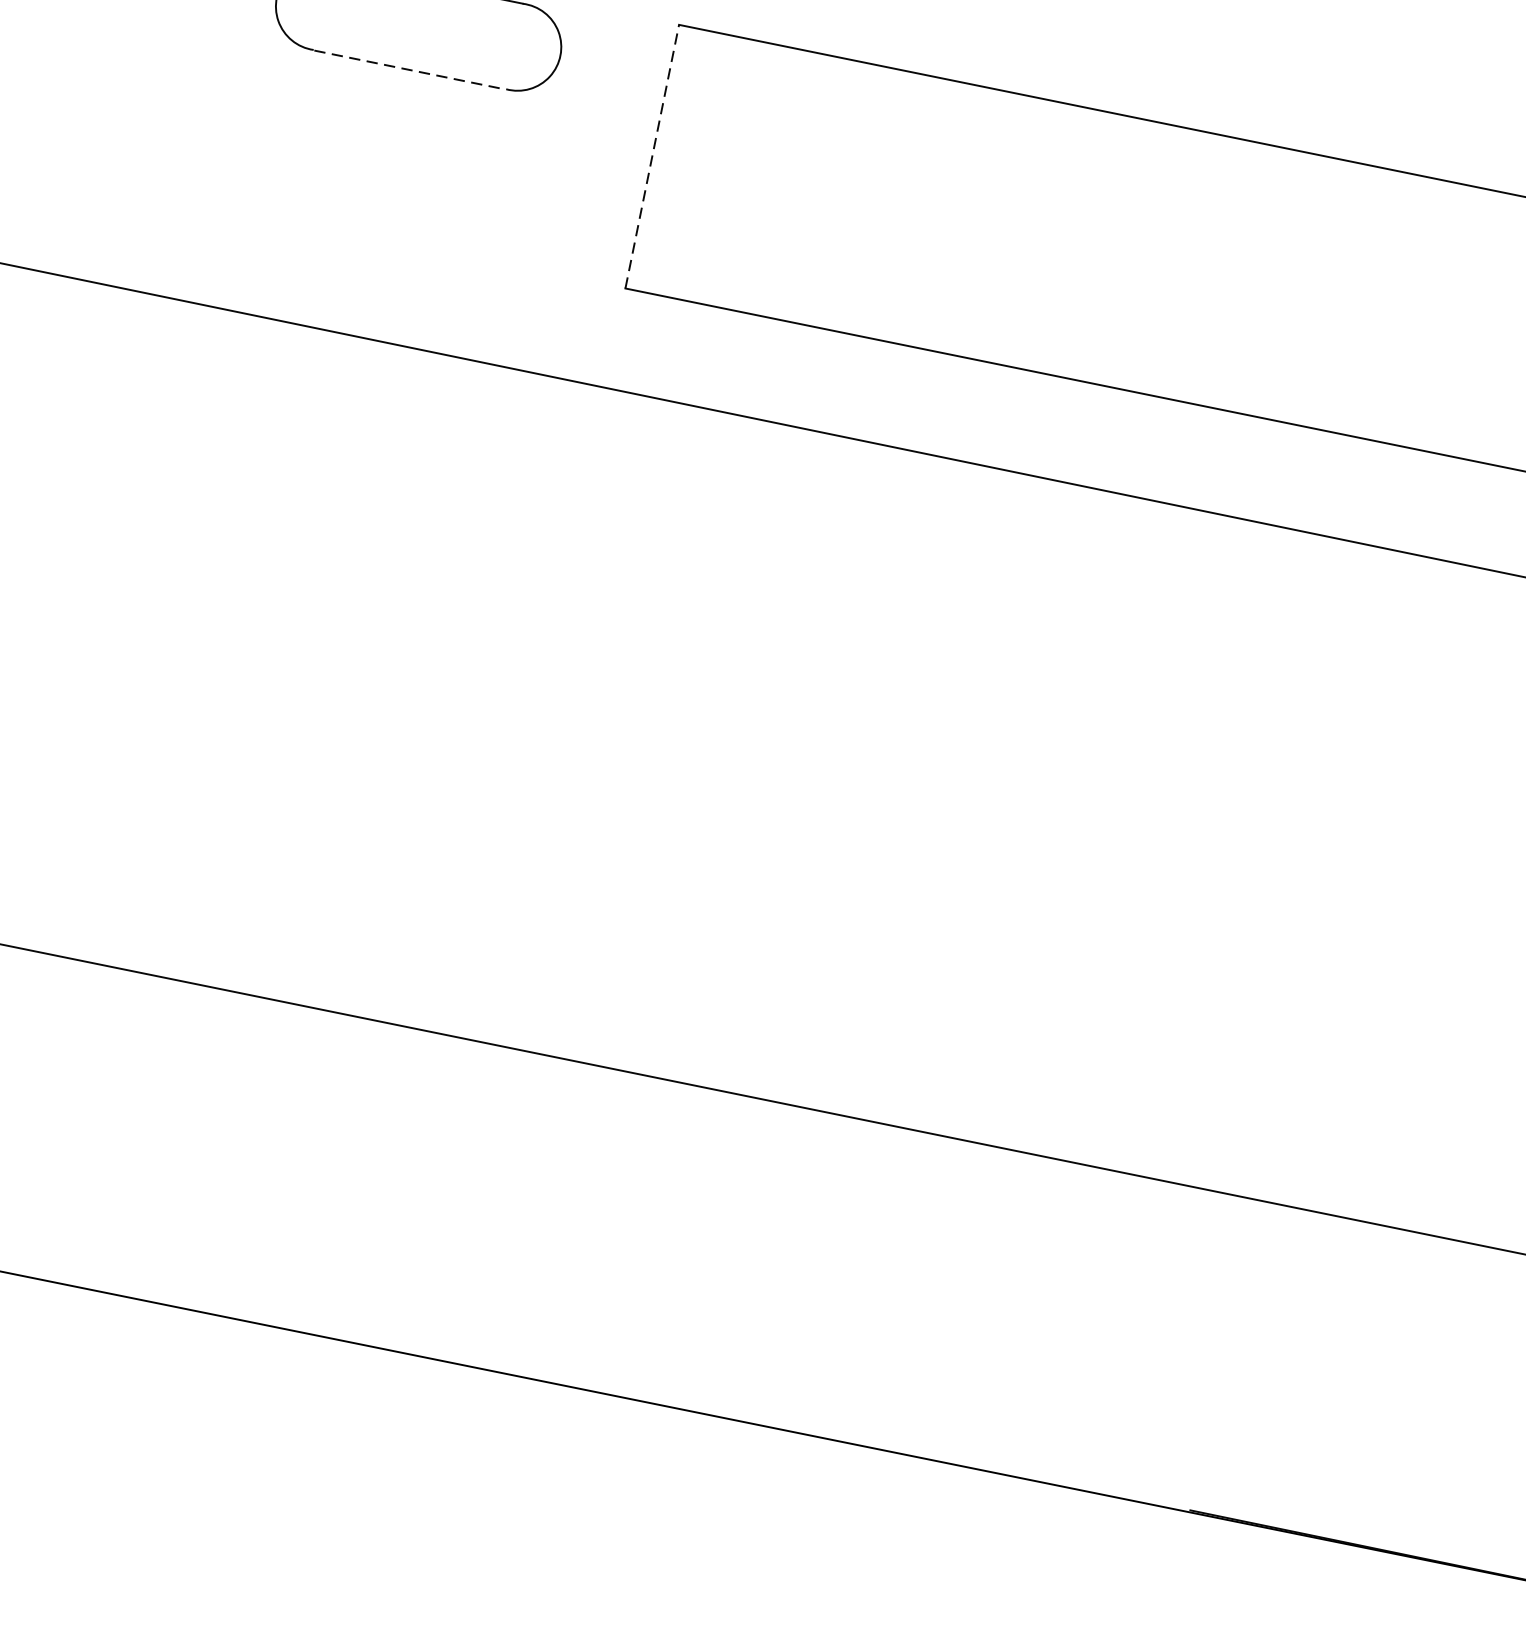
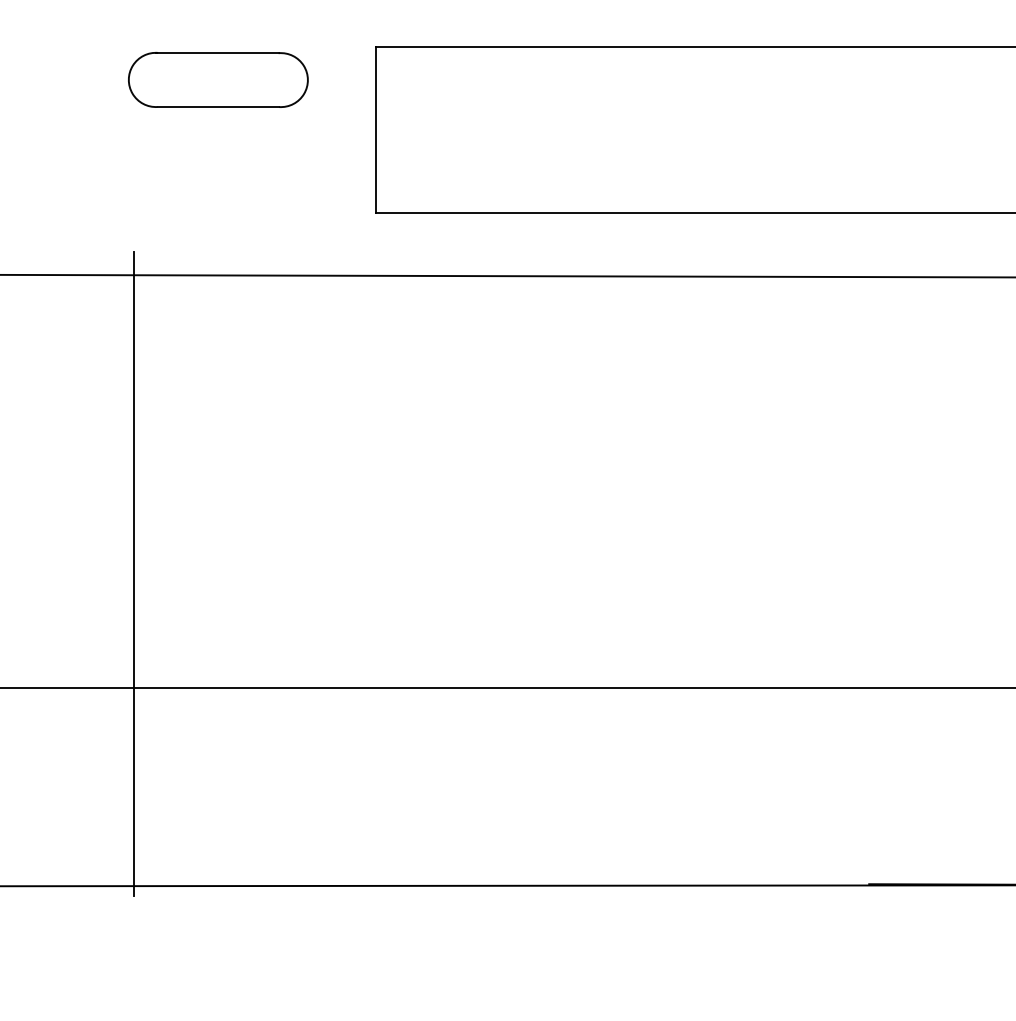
line: (411, 70) -> (219, 107), dashed -> solid
line: (653, 156) -> (376, 129), dashed -> solid
line: (125, 781) -> (133, 573), added

